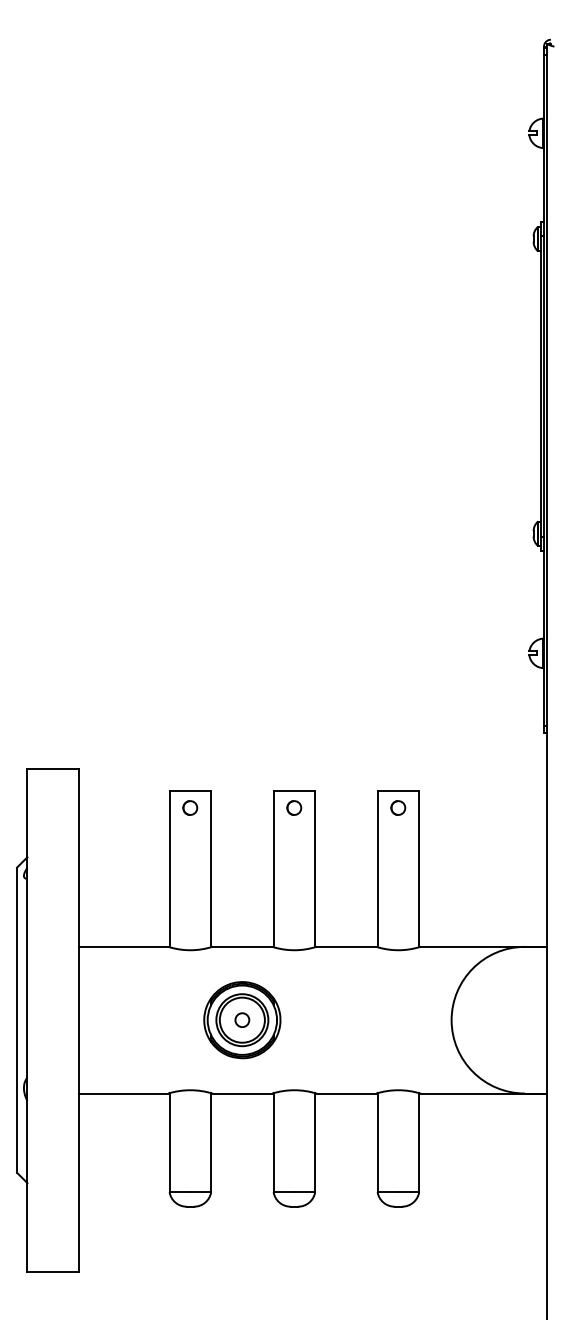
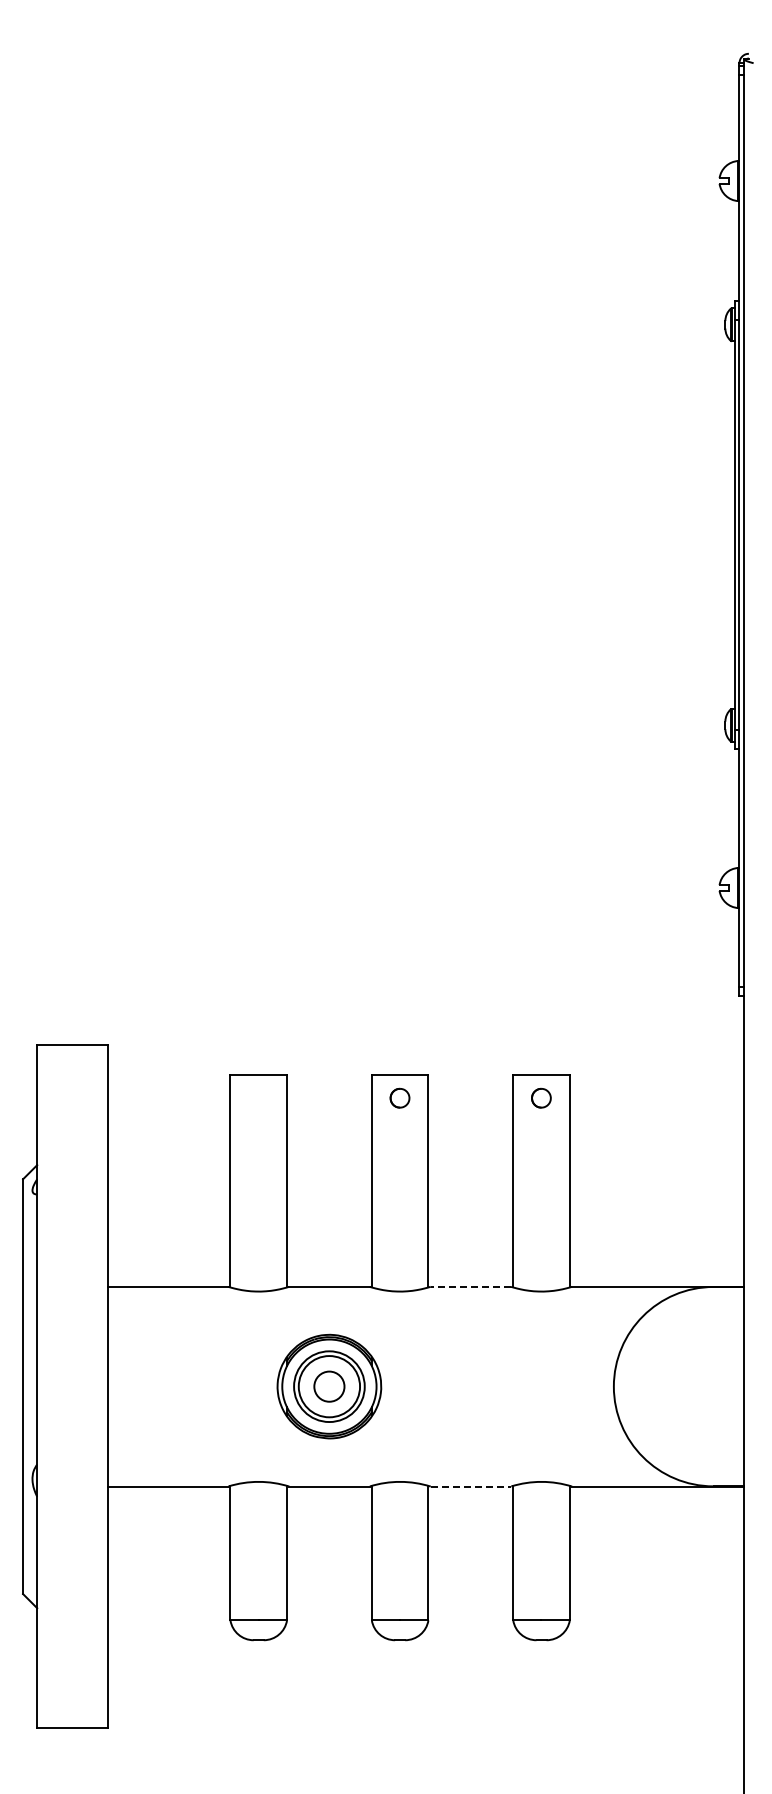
part: (190, 807) -> (258, 1097), removed
line: (346, 946) -> (470, 1286), solid -> dashed
circle: (242, 1020) -> (329, 1386), size x1.6
line: (346, 1093) -> (471, 1486), solid -> dashed

